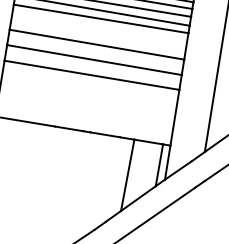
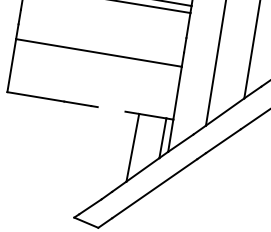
line: (96, 44) -> (103, 23), removed
line: (94, 60) -> (101, 38), removed
line: (105, 134) -> (111, 109), removed

